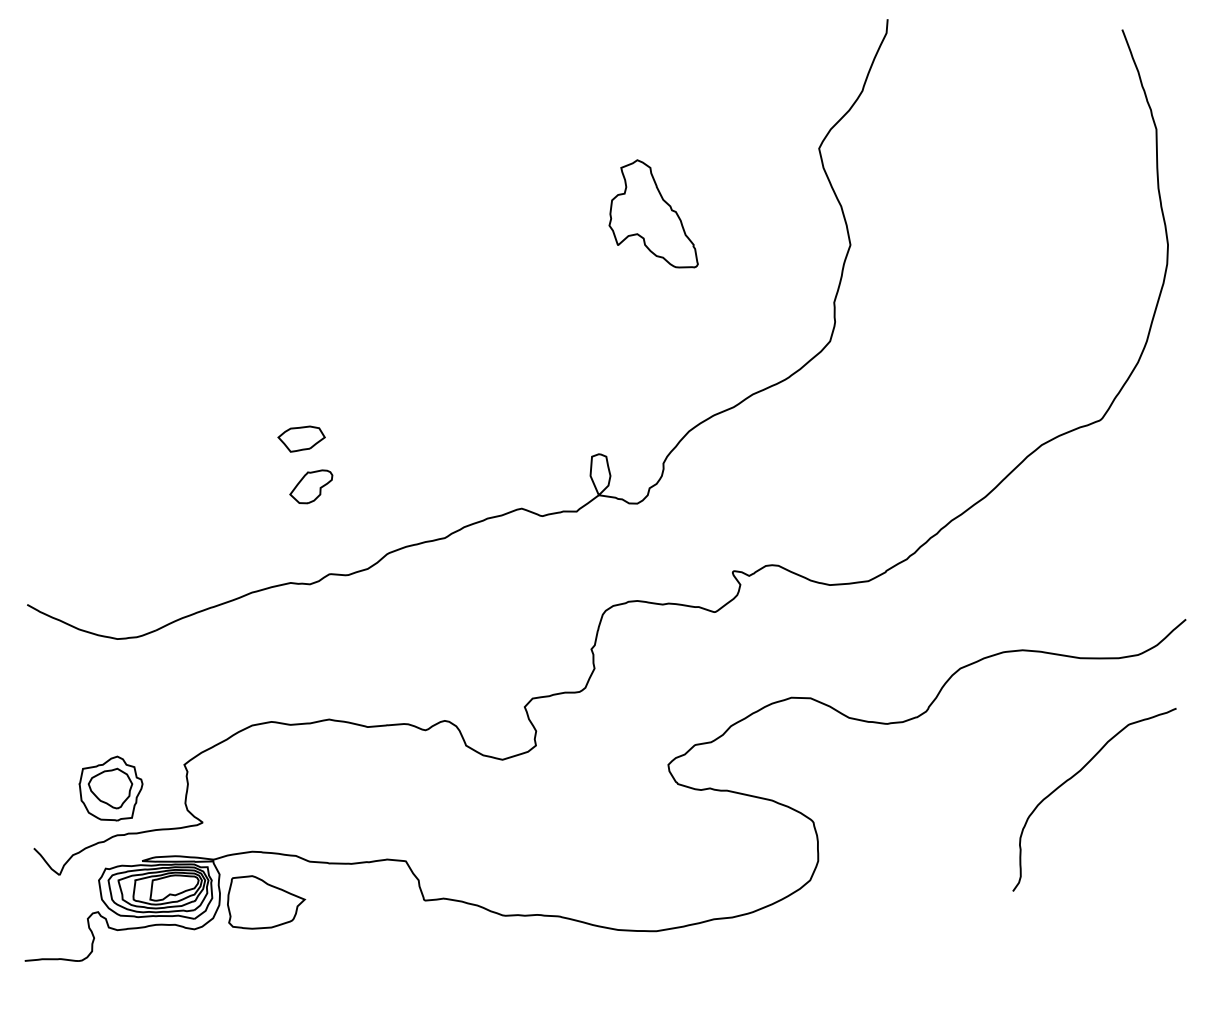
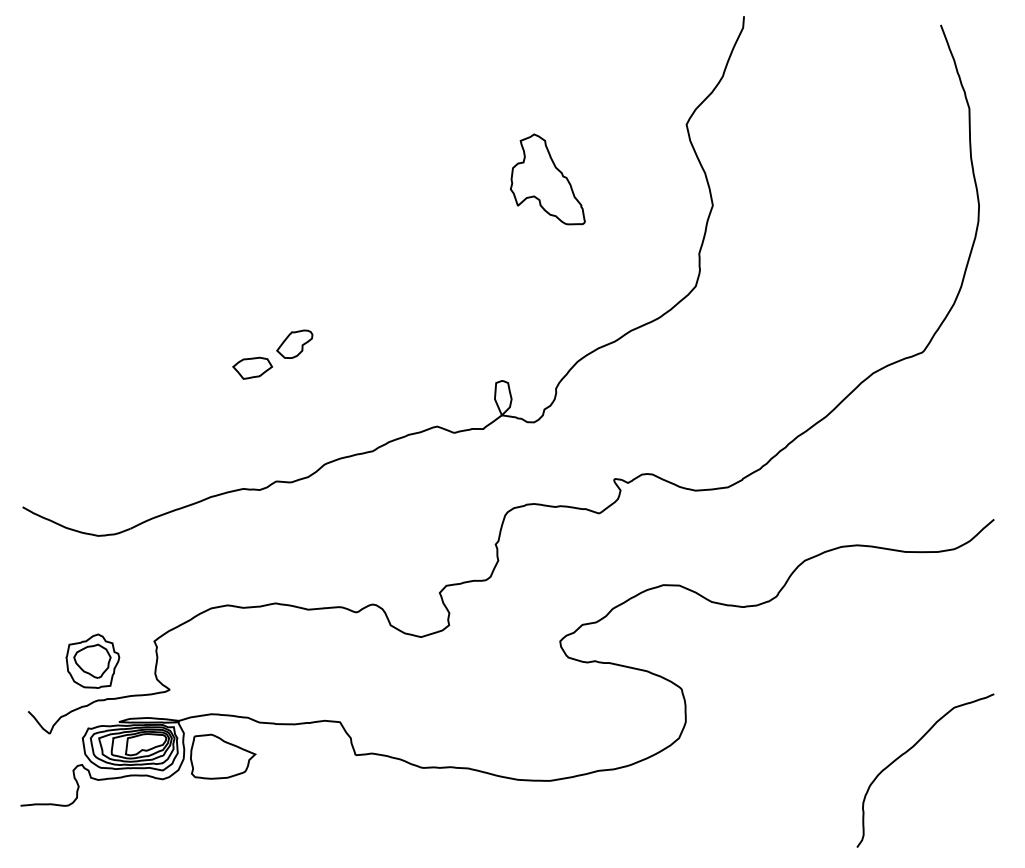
part: (310, 485) -> (294, 343), moved
curve: (1077, 774) -> (911, 749), moved

